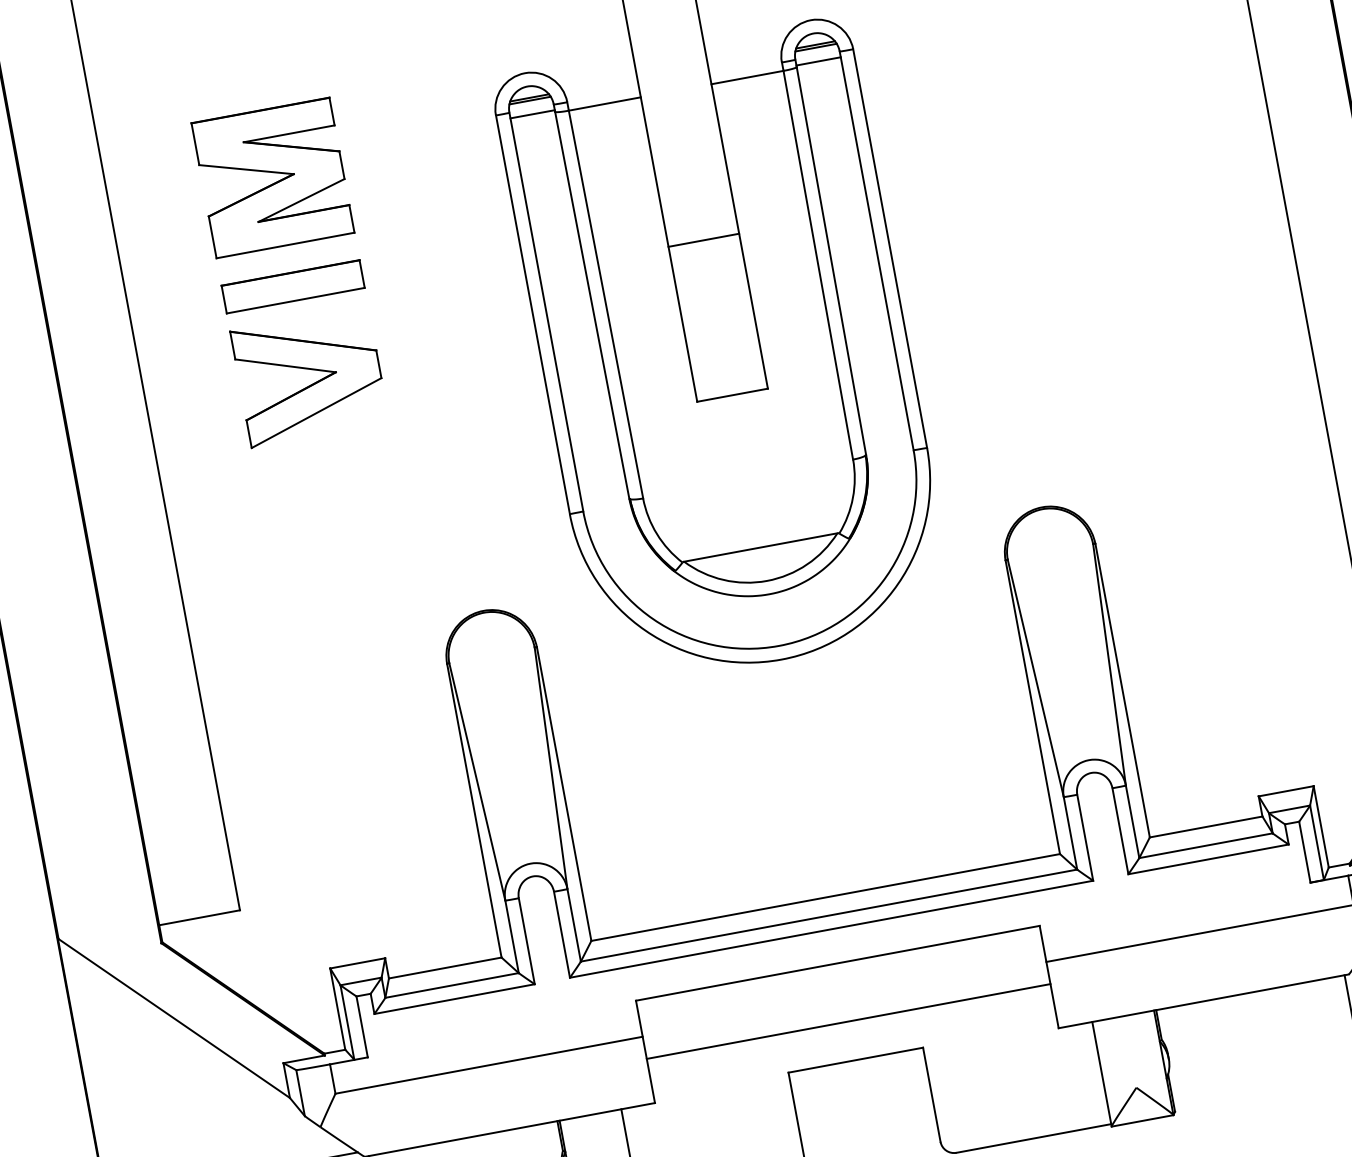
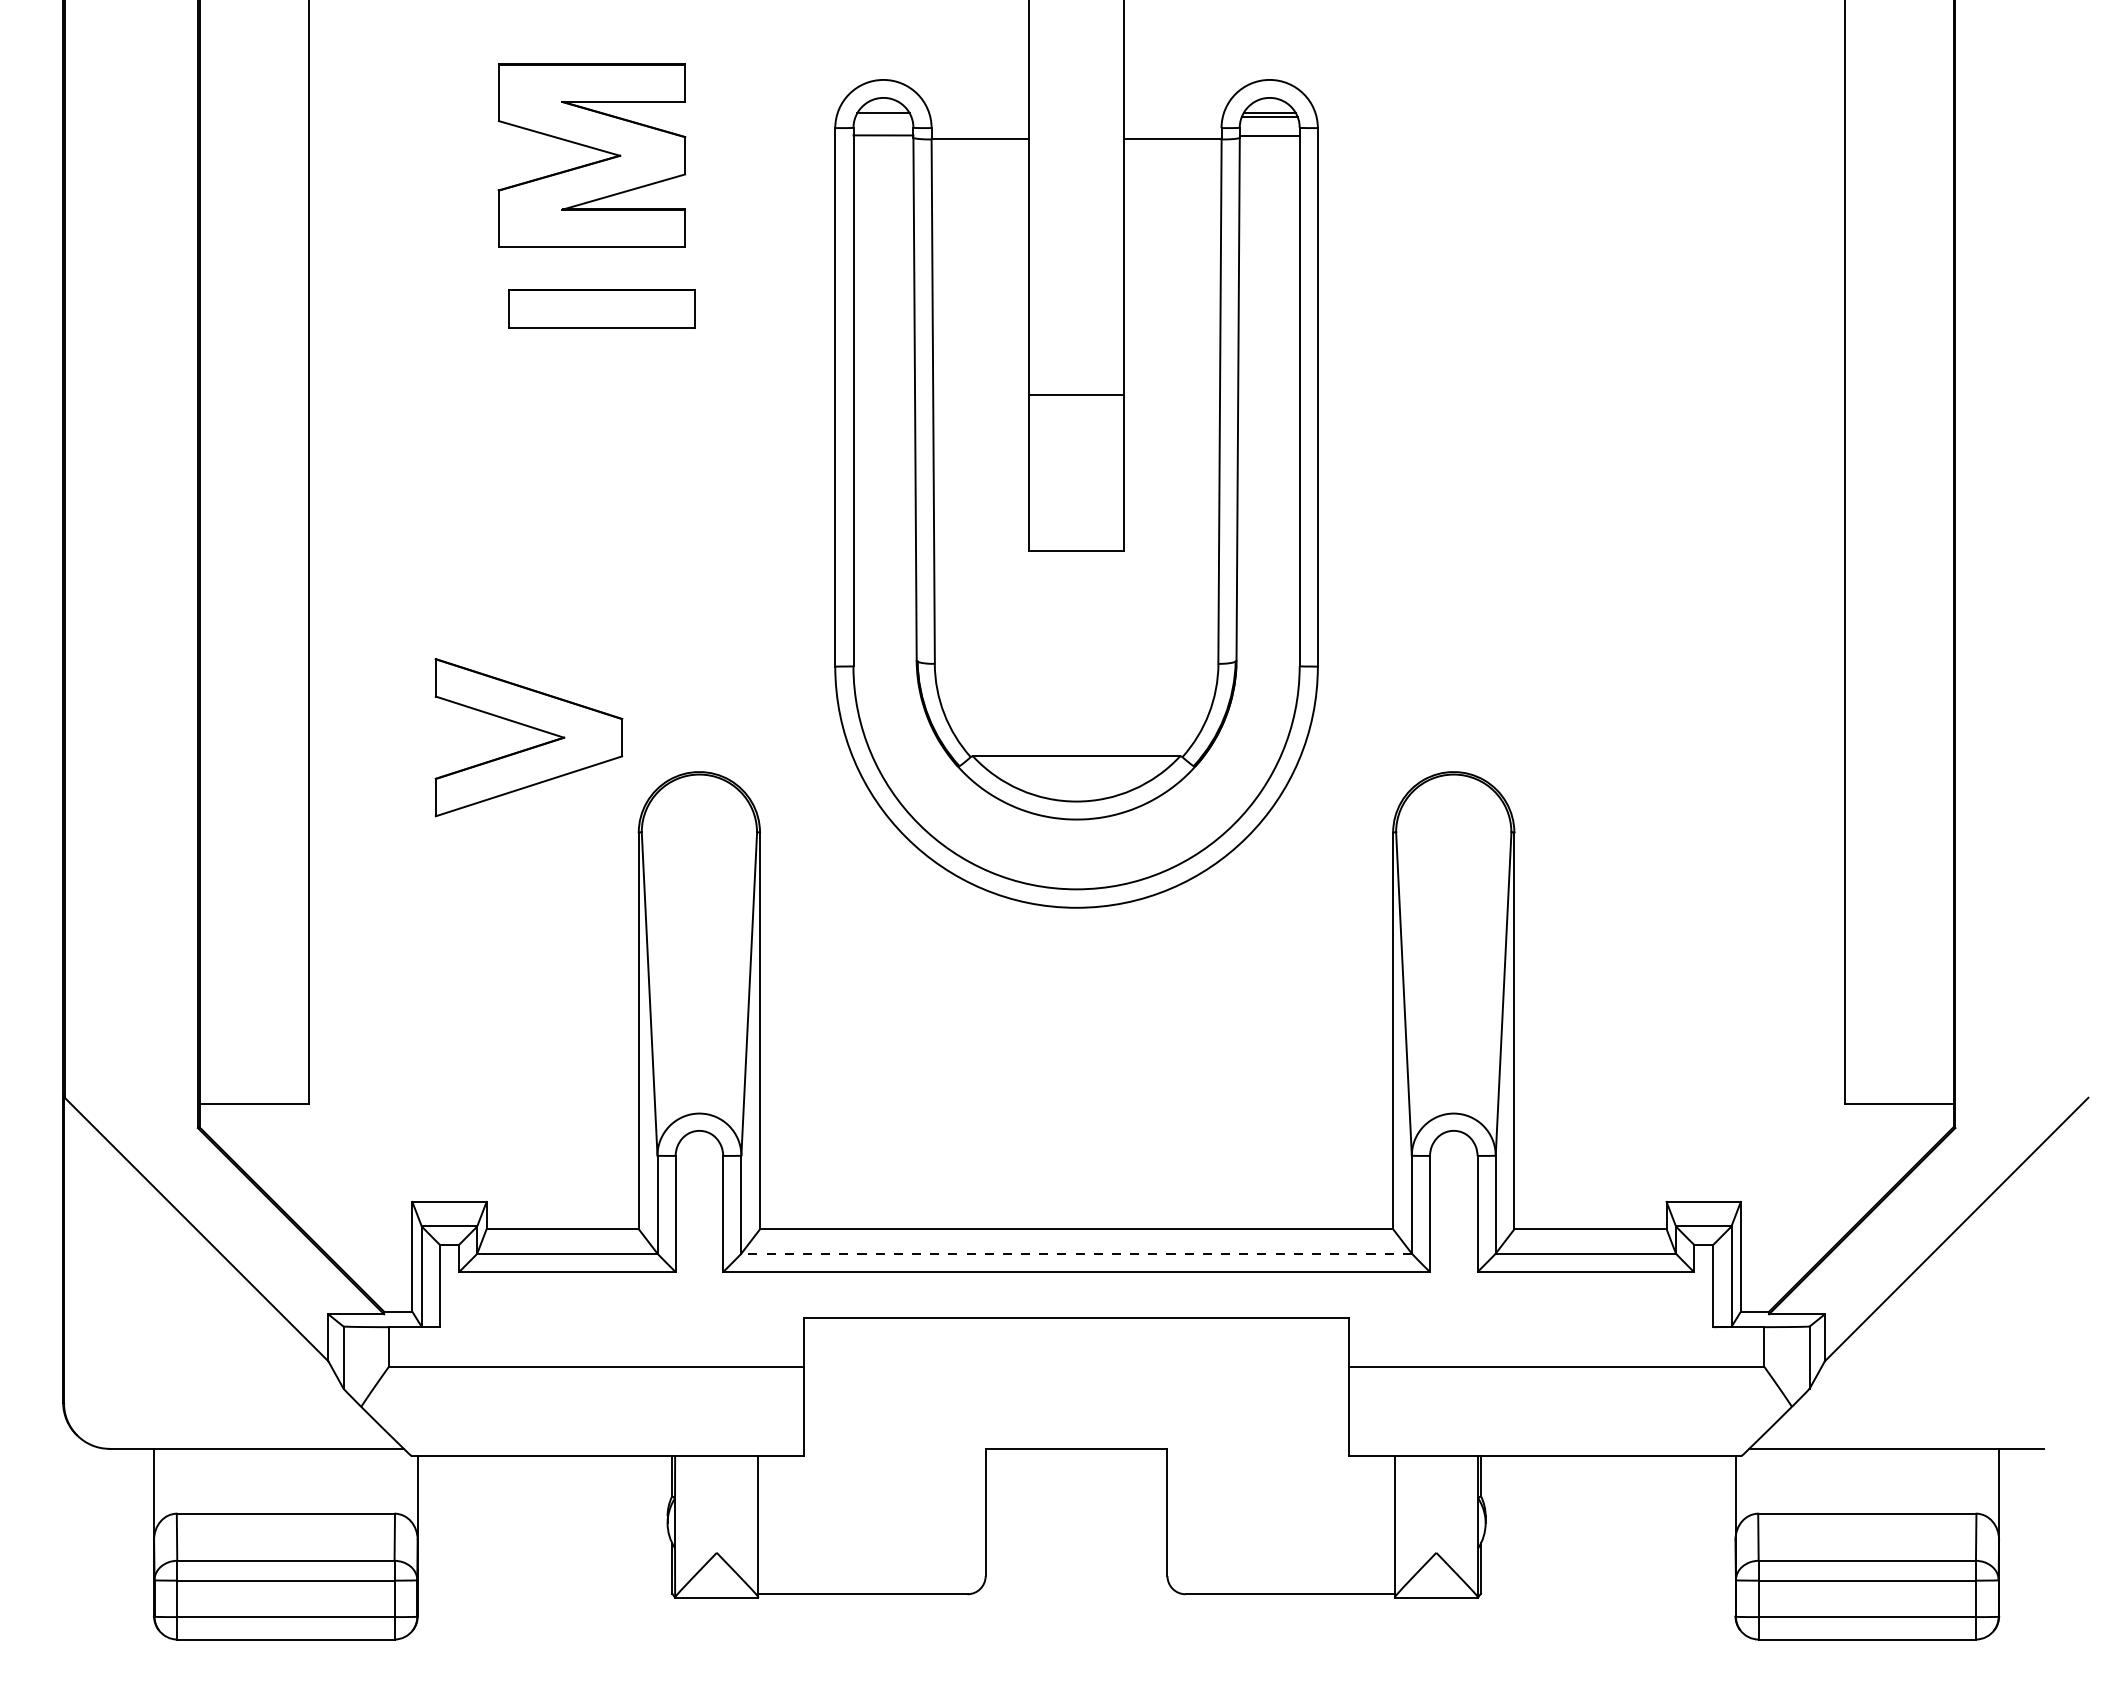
line: (530, 100) -> (883, 116), removed
part: (273, 173) -> (593, 149), moved
line: (703, 240) -> (1076, 395), moved
part: (292, 286) -> (601, 308), moved
part: (310, 369) -> (531, 728), moved
line: (828, 915) -> (1076, 1253), solid -> dashed
line: (848, 1021) -> (1076, 1396), removed

